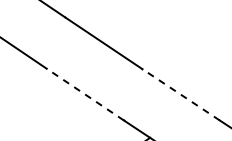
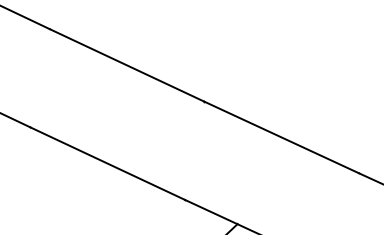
line: (84, 94) -> (106, 163), dashed -> solid
line: (180, 94) -> (280, 137), dashed -> solid

